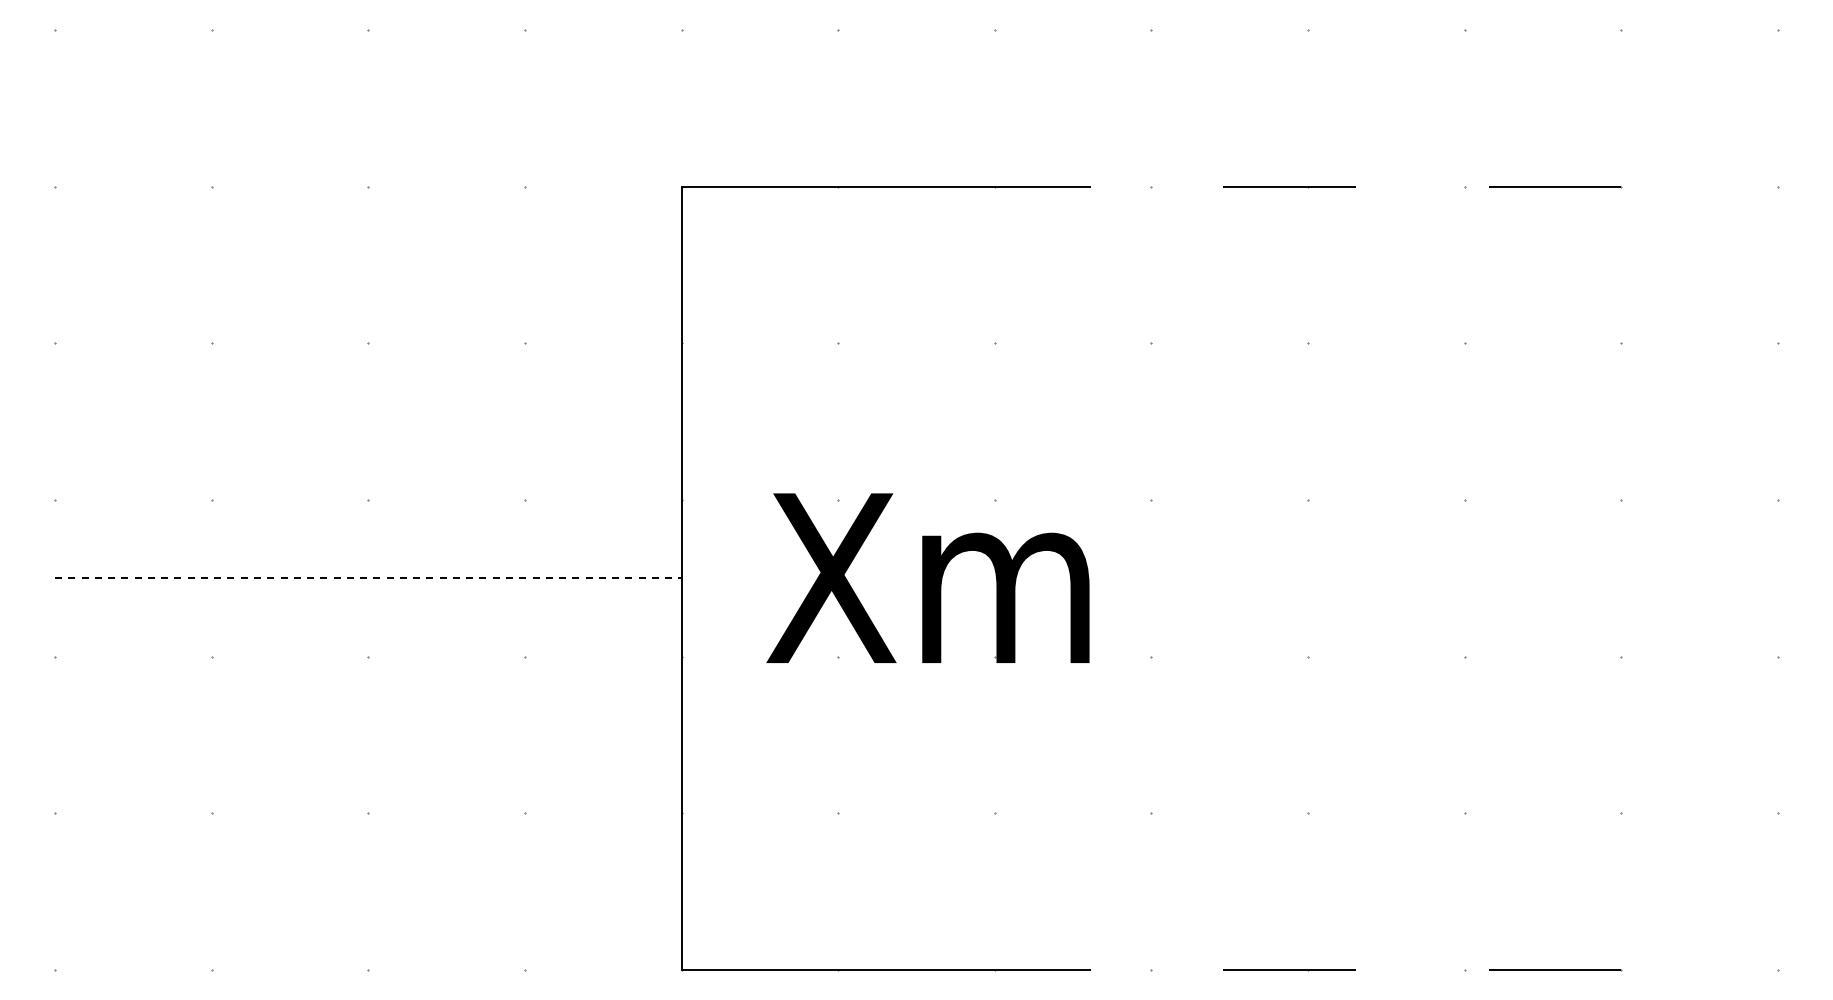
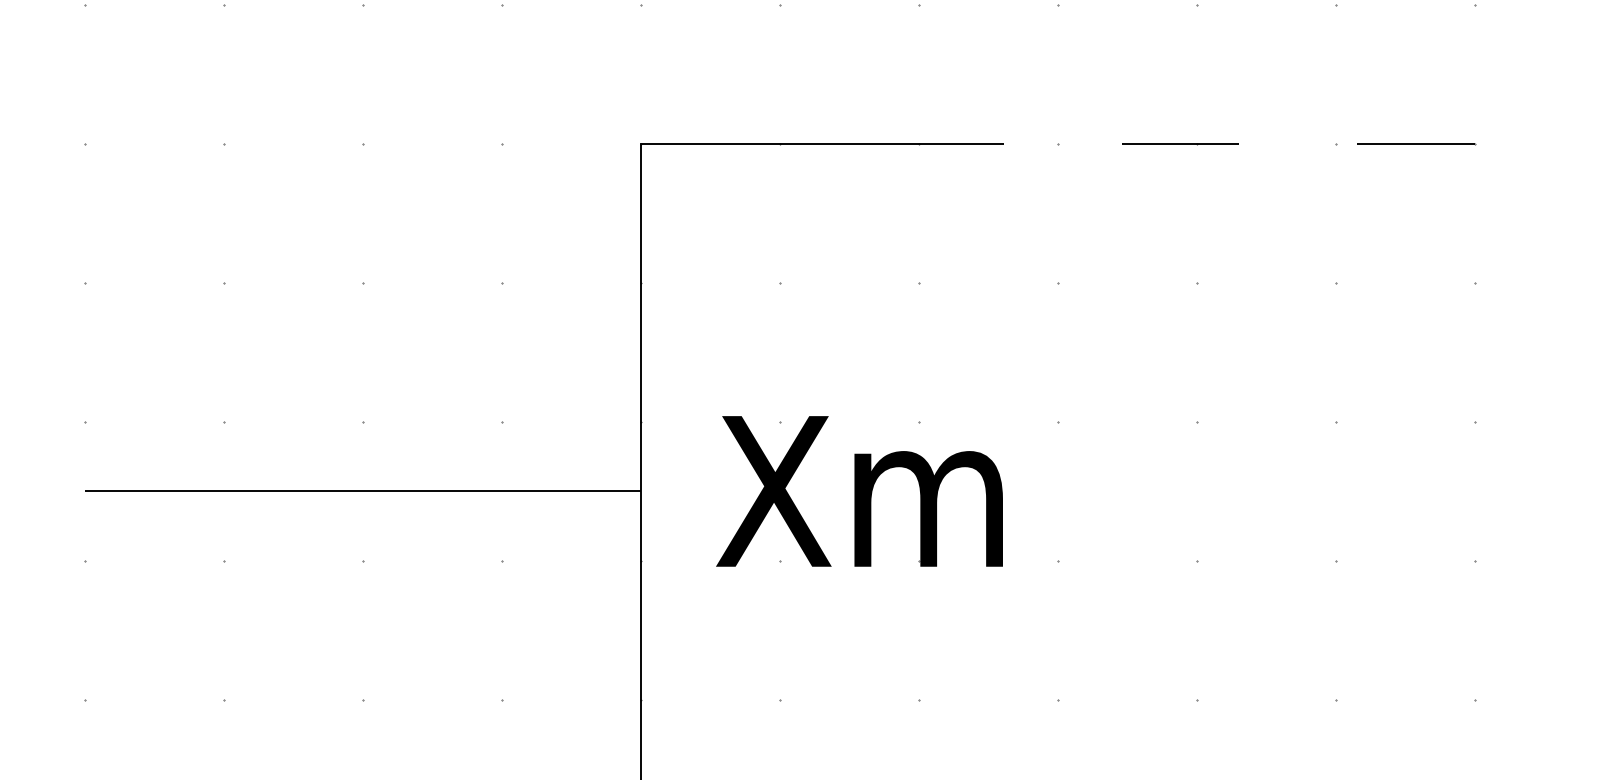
line: (368, 578) -> (362, 491), dashed -> solid

